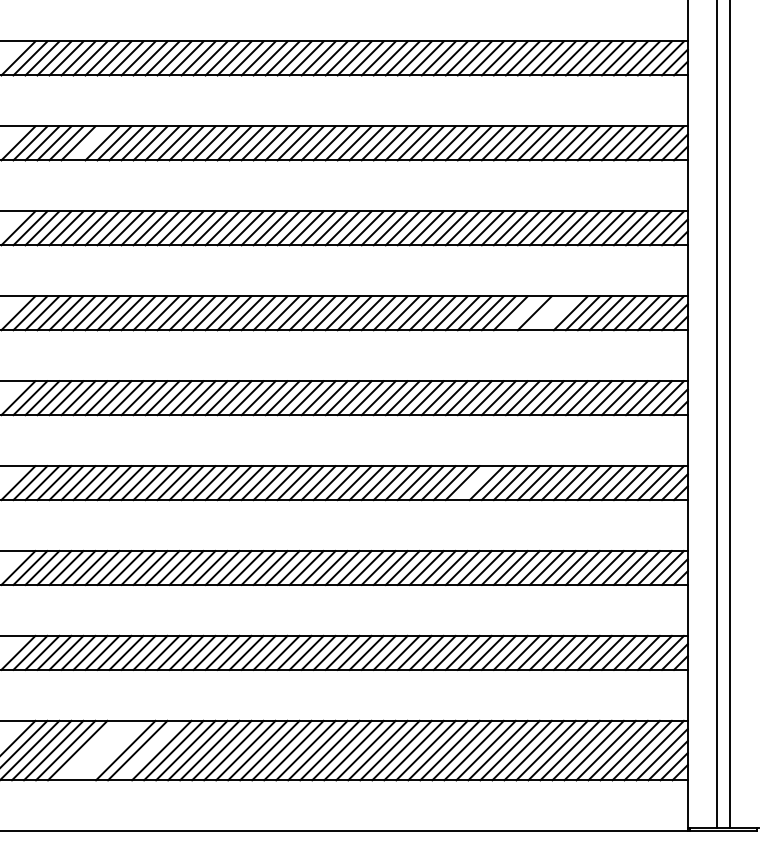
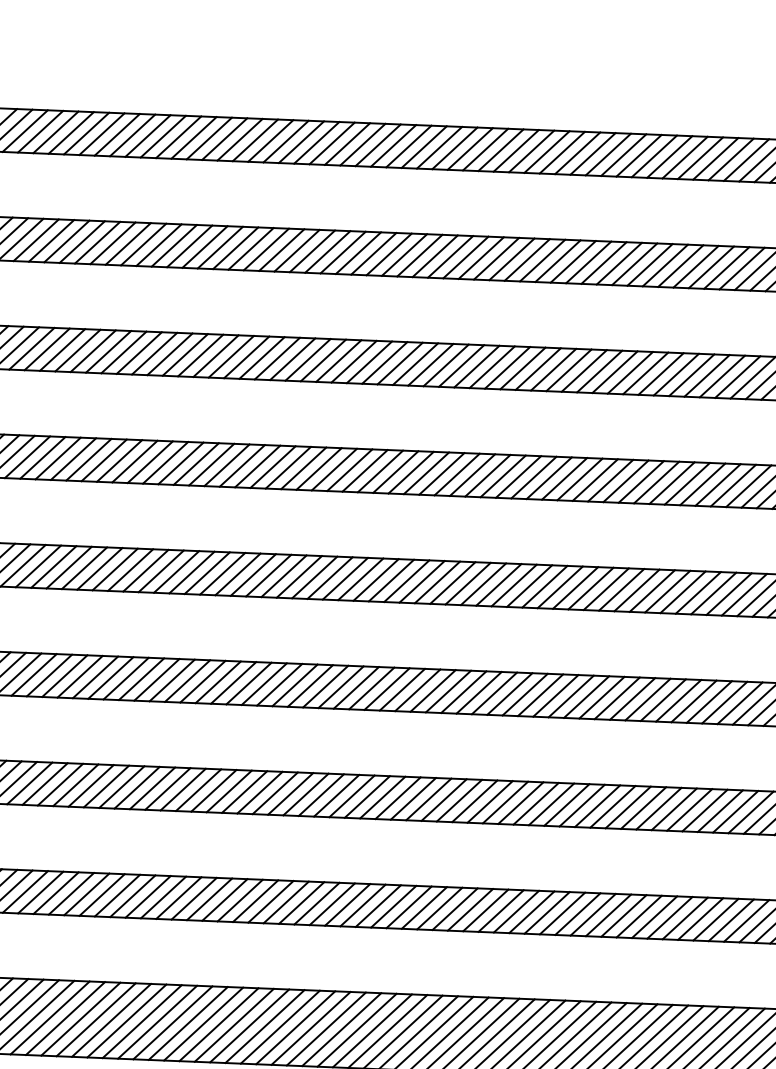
line: (90, 143) -> (82, 242), added
line: (522, 313) -> (625, 481), added
line: (546, 313) -> (656, 482), added
line: (558, 313) -> (671, 483), added
line: (474, 483) -> (555, 696), added
line: (89, 750) -> (49, 1017), added
line: (101, 750) -> (65, 1018), added
line: (113, 750) -> (80, 1019), added
line: (149, 750) -> (126, 1020), added

